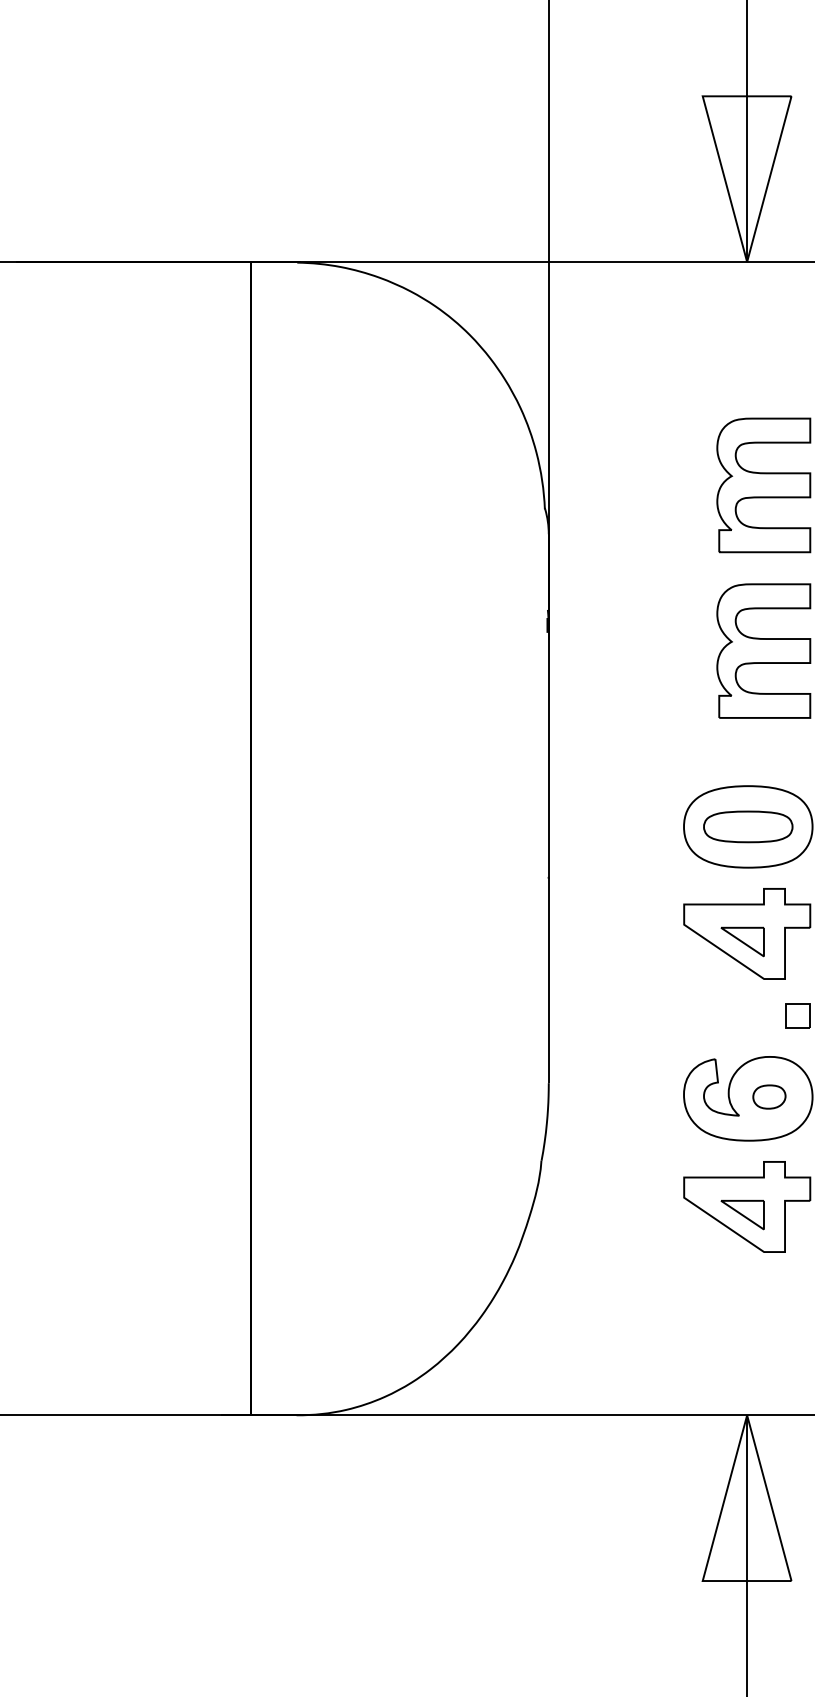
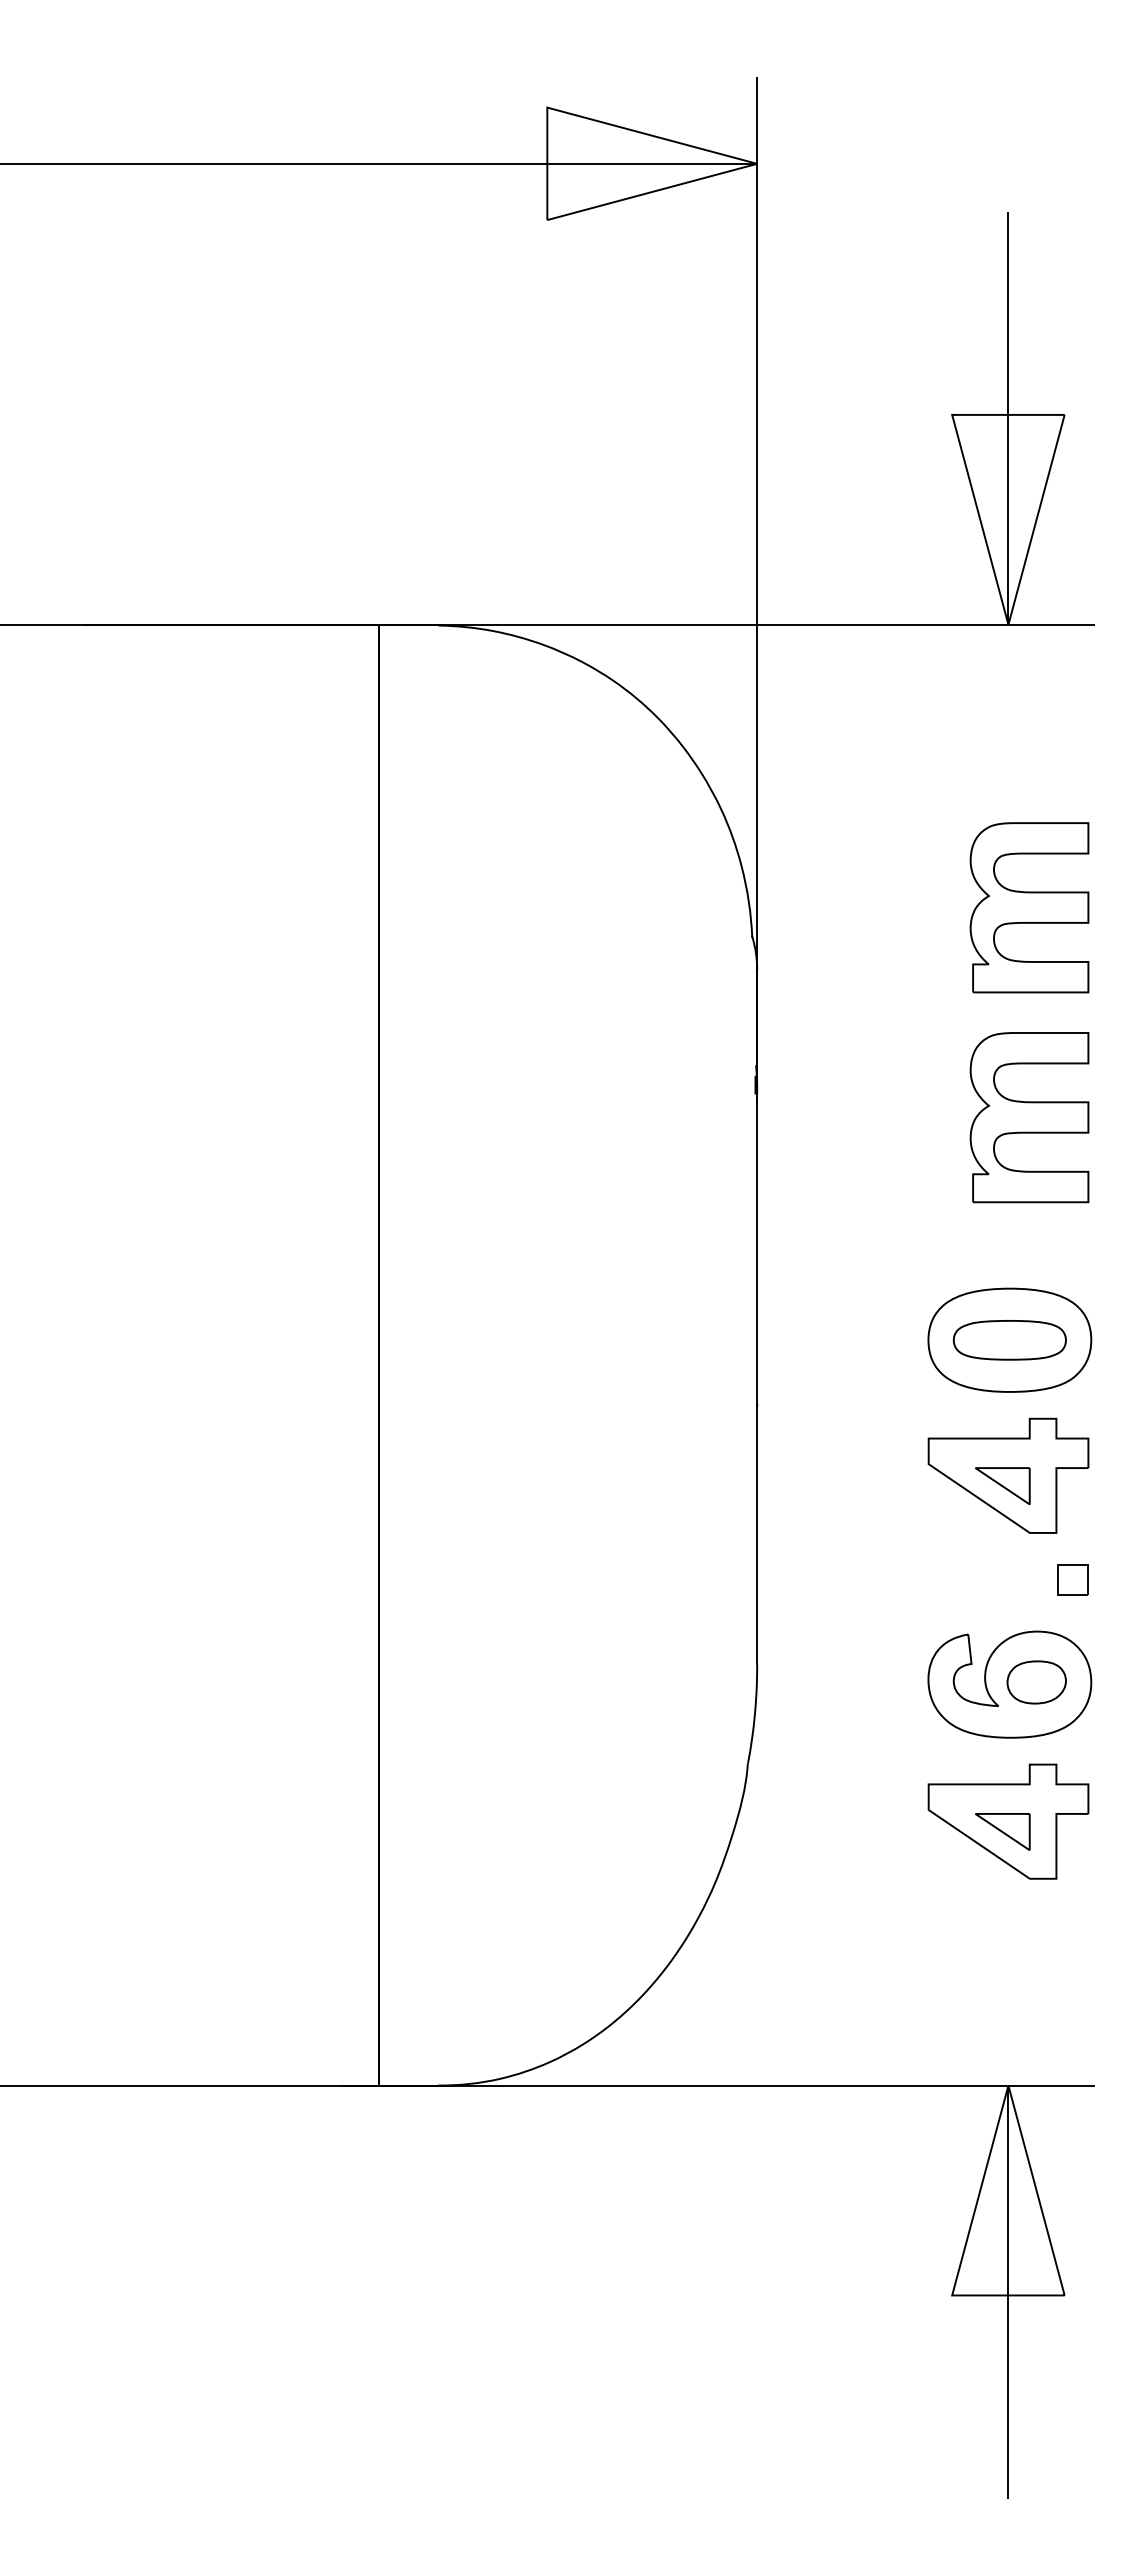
part: (769, 1097) -> (1036, 1682), size x1.43

